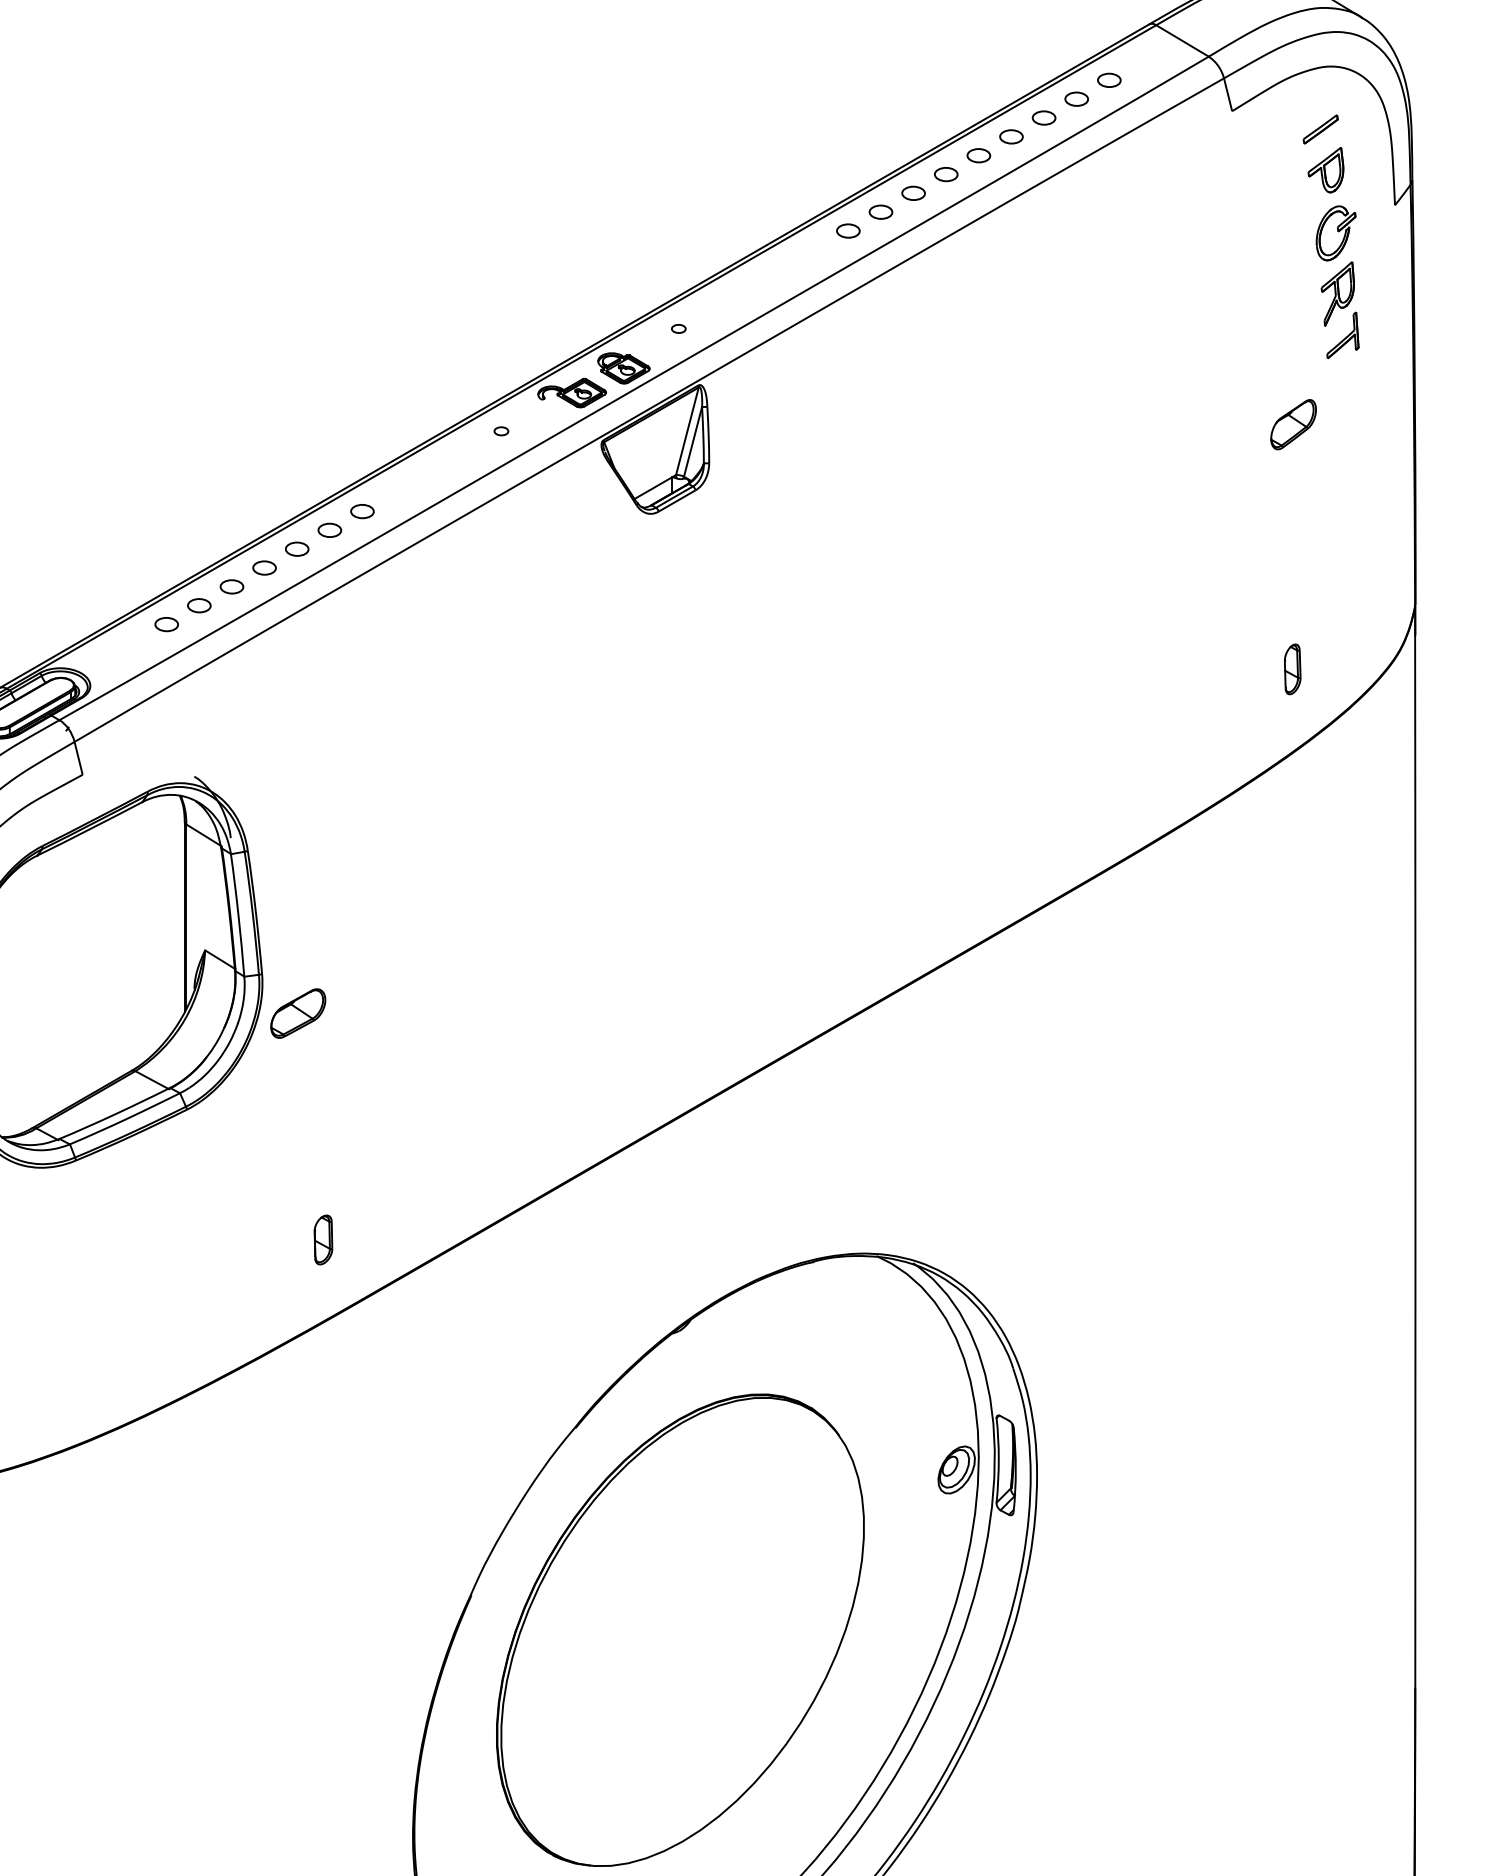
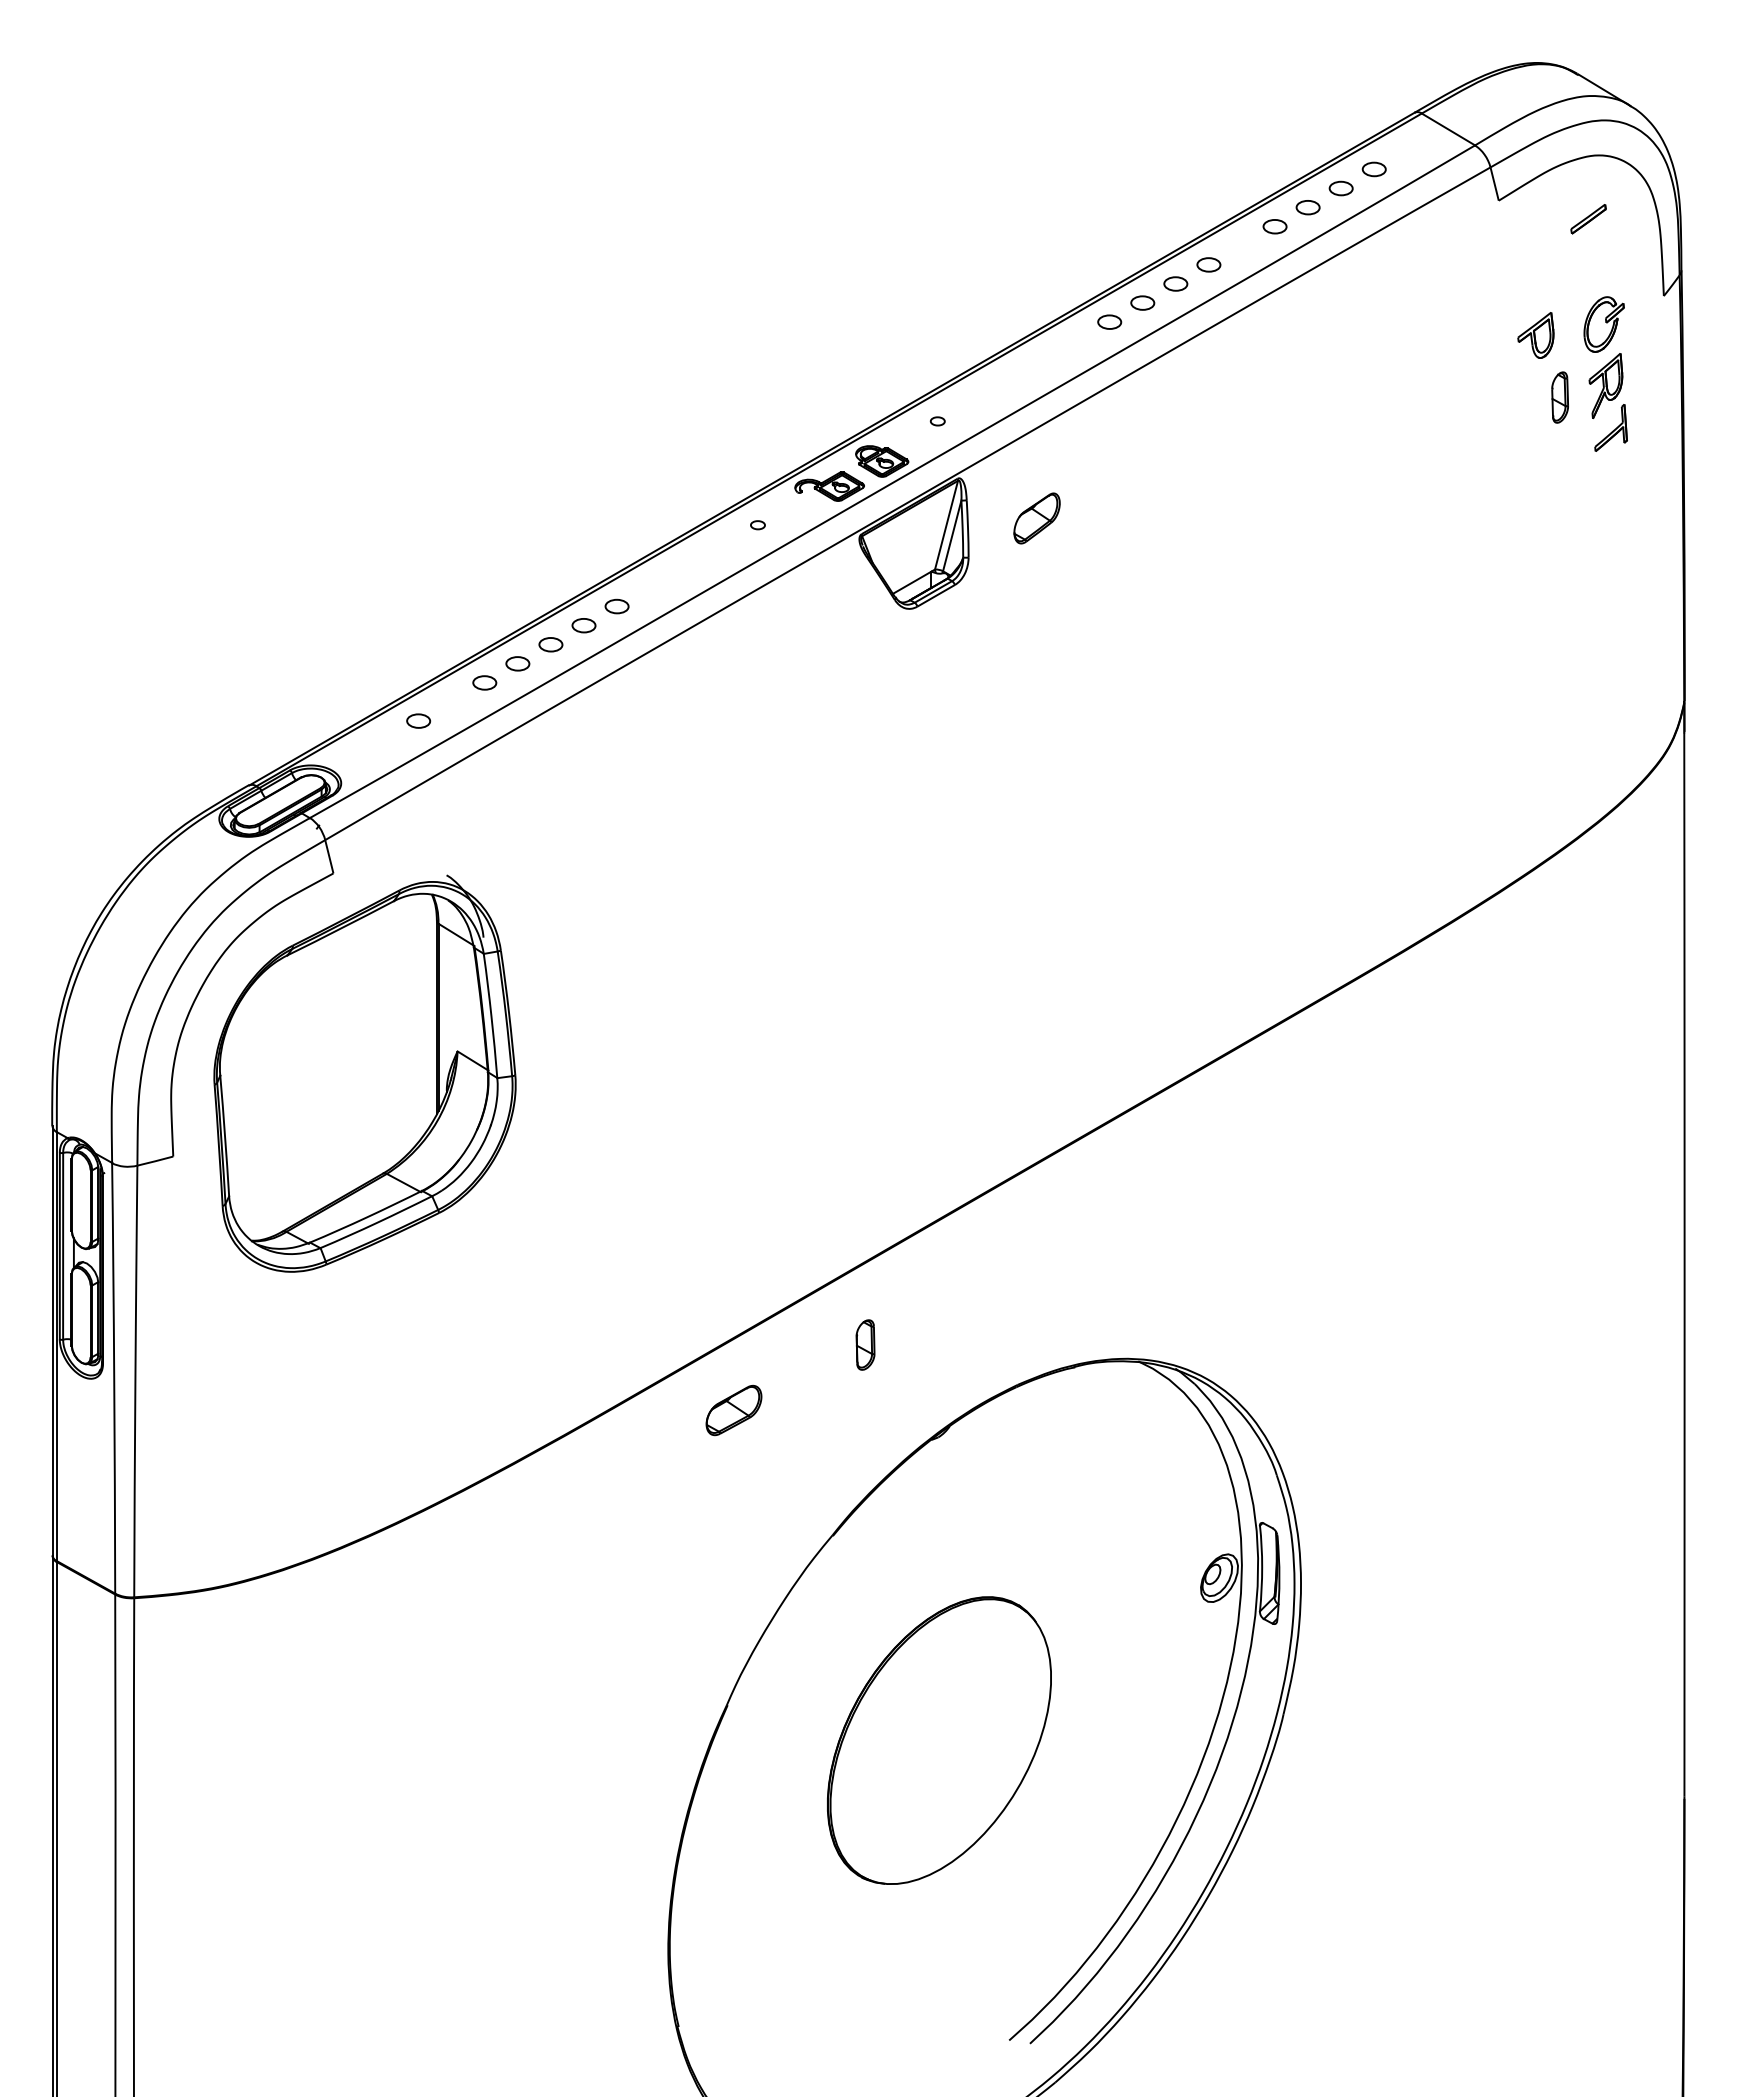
part: (978, 155) -> (1241, 245), removed
part: (1325, 170) -> (1535, 335), moved
part: (1293, 424) -> (1036, 518), moved
part: (199, 605) -> (451, 701), removed
part: (1292, 669) -> (1559, 397), moved
part: (297, 1013) -> (733, 1410), moved
part: (323, 1239) -> (865, 1344), moved
part: (680, 1630) -> (939, 1740), size x0.6

